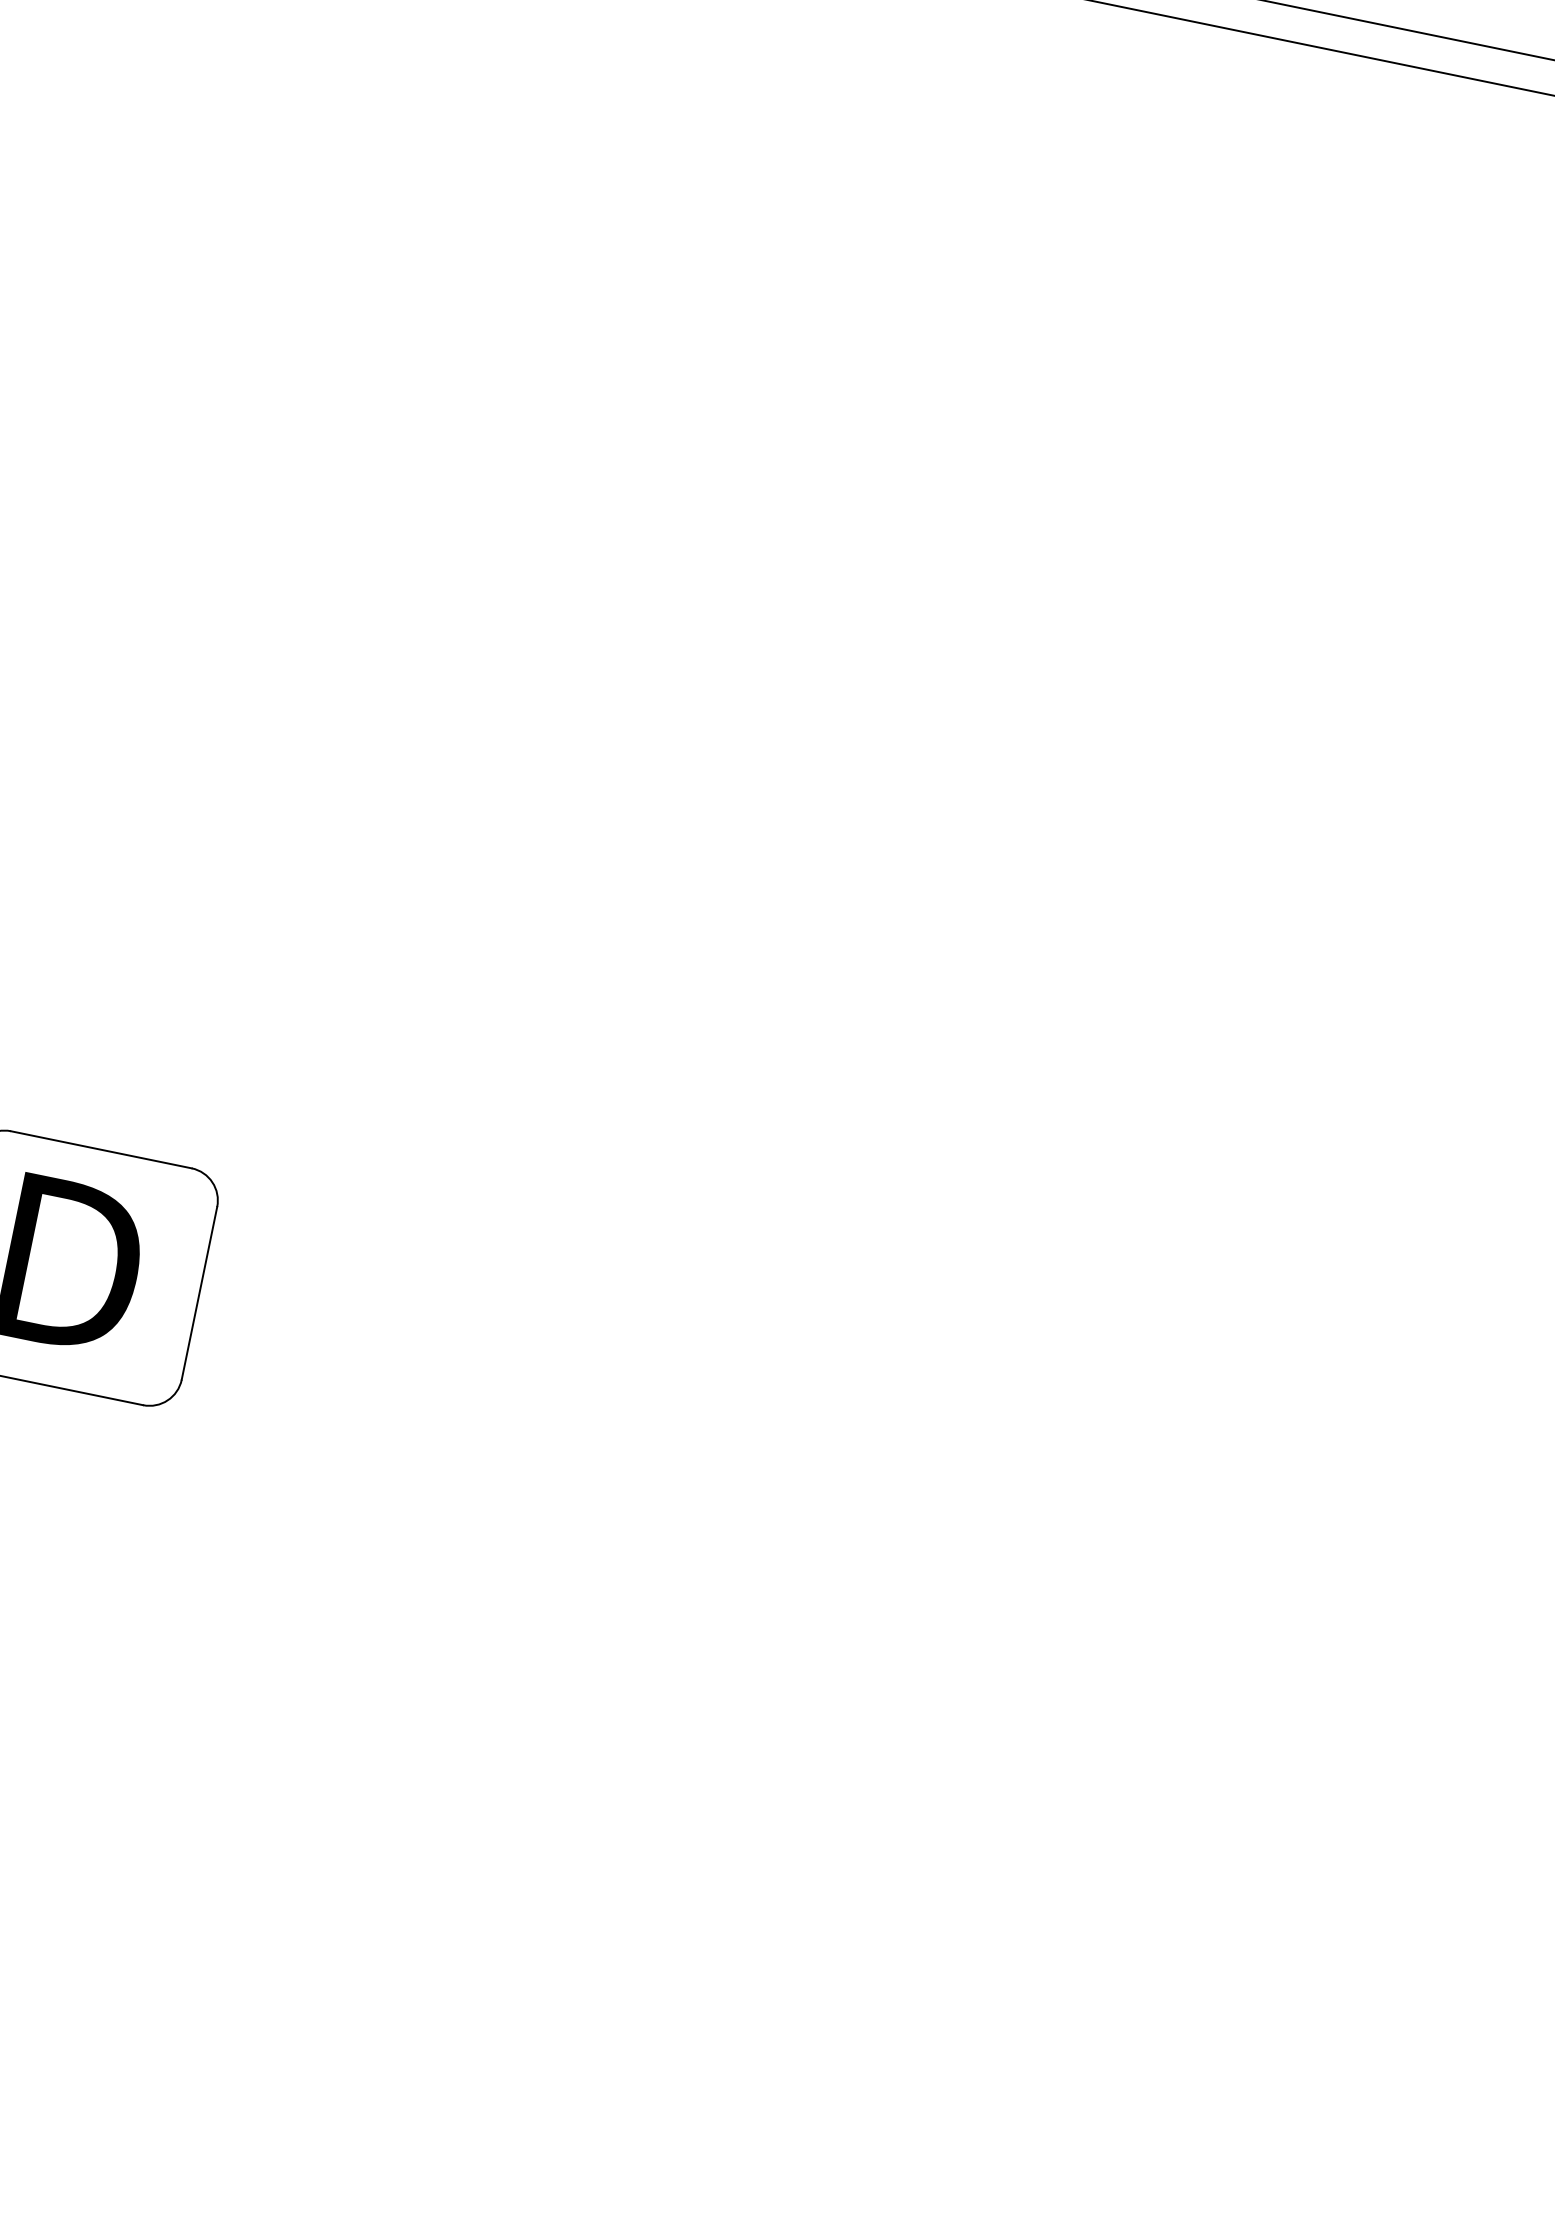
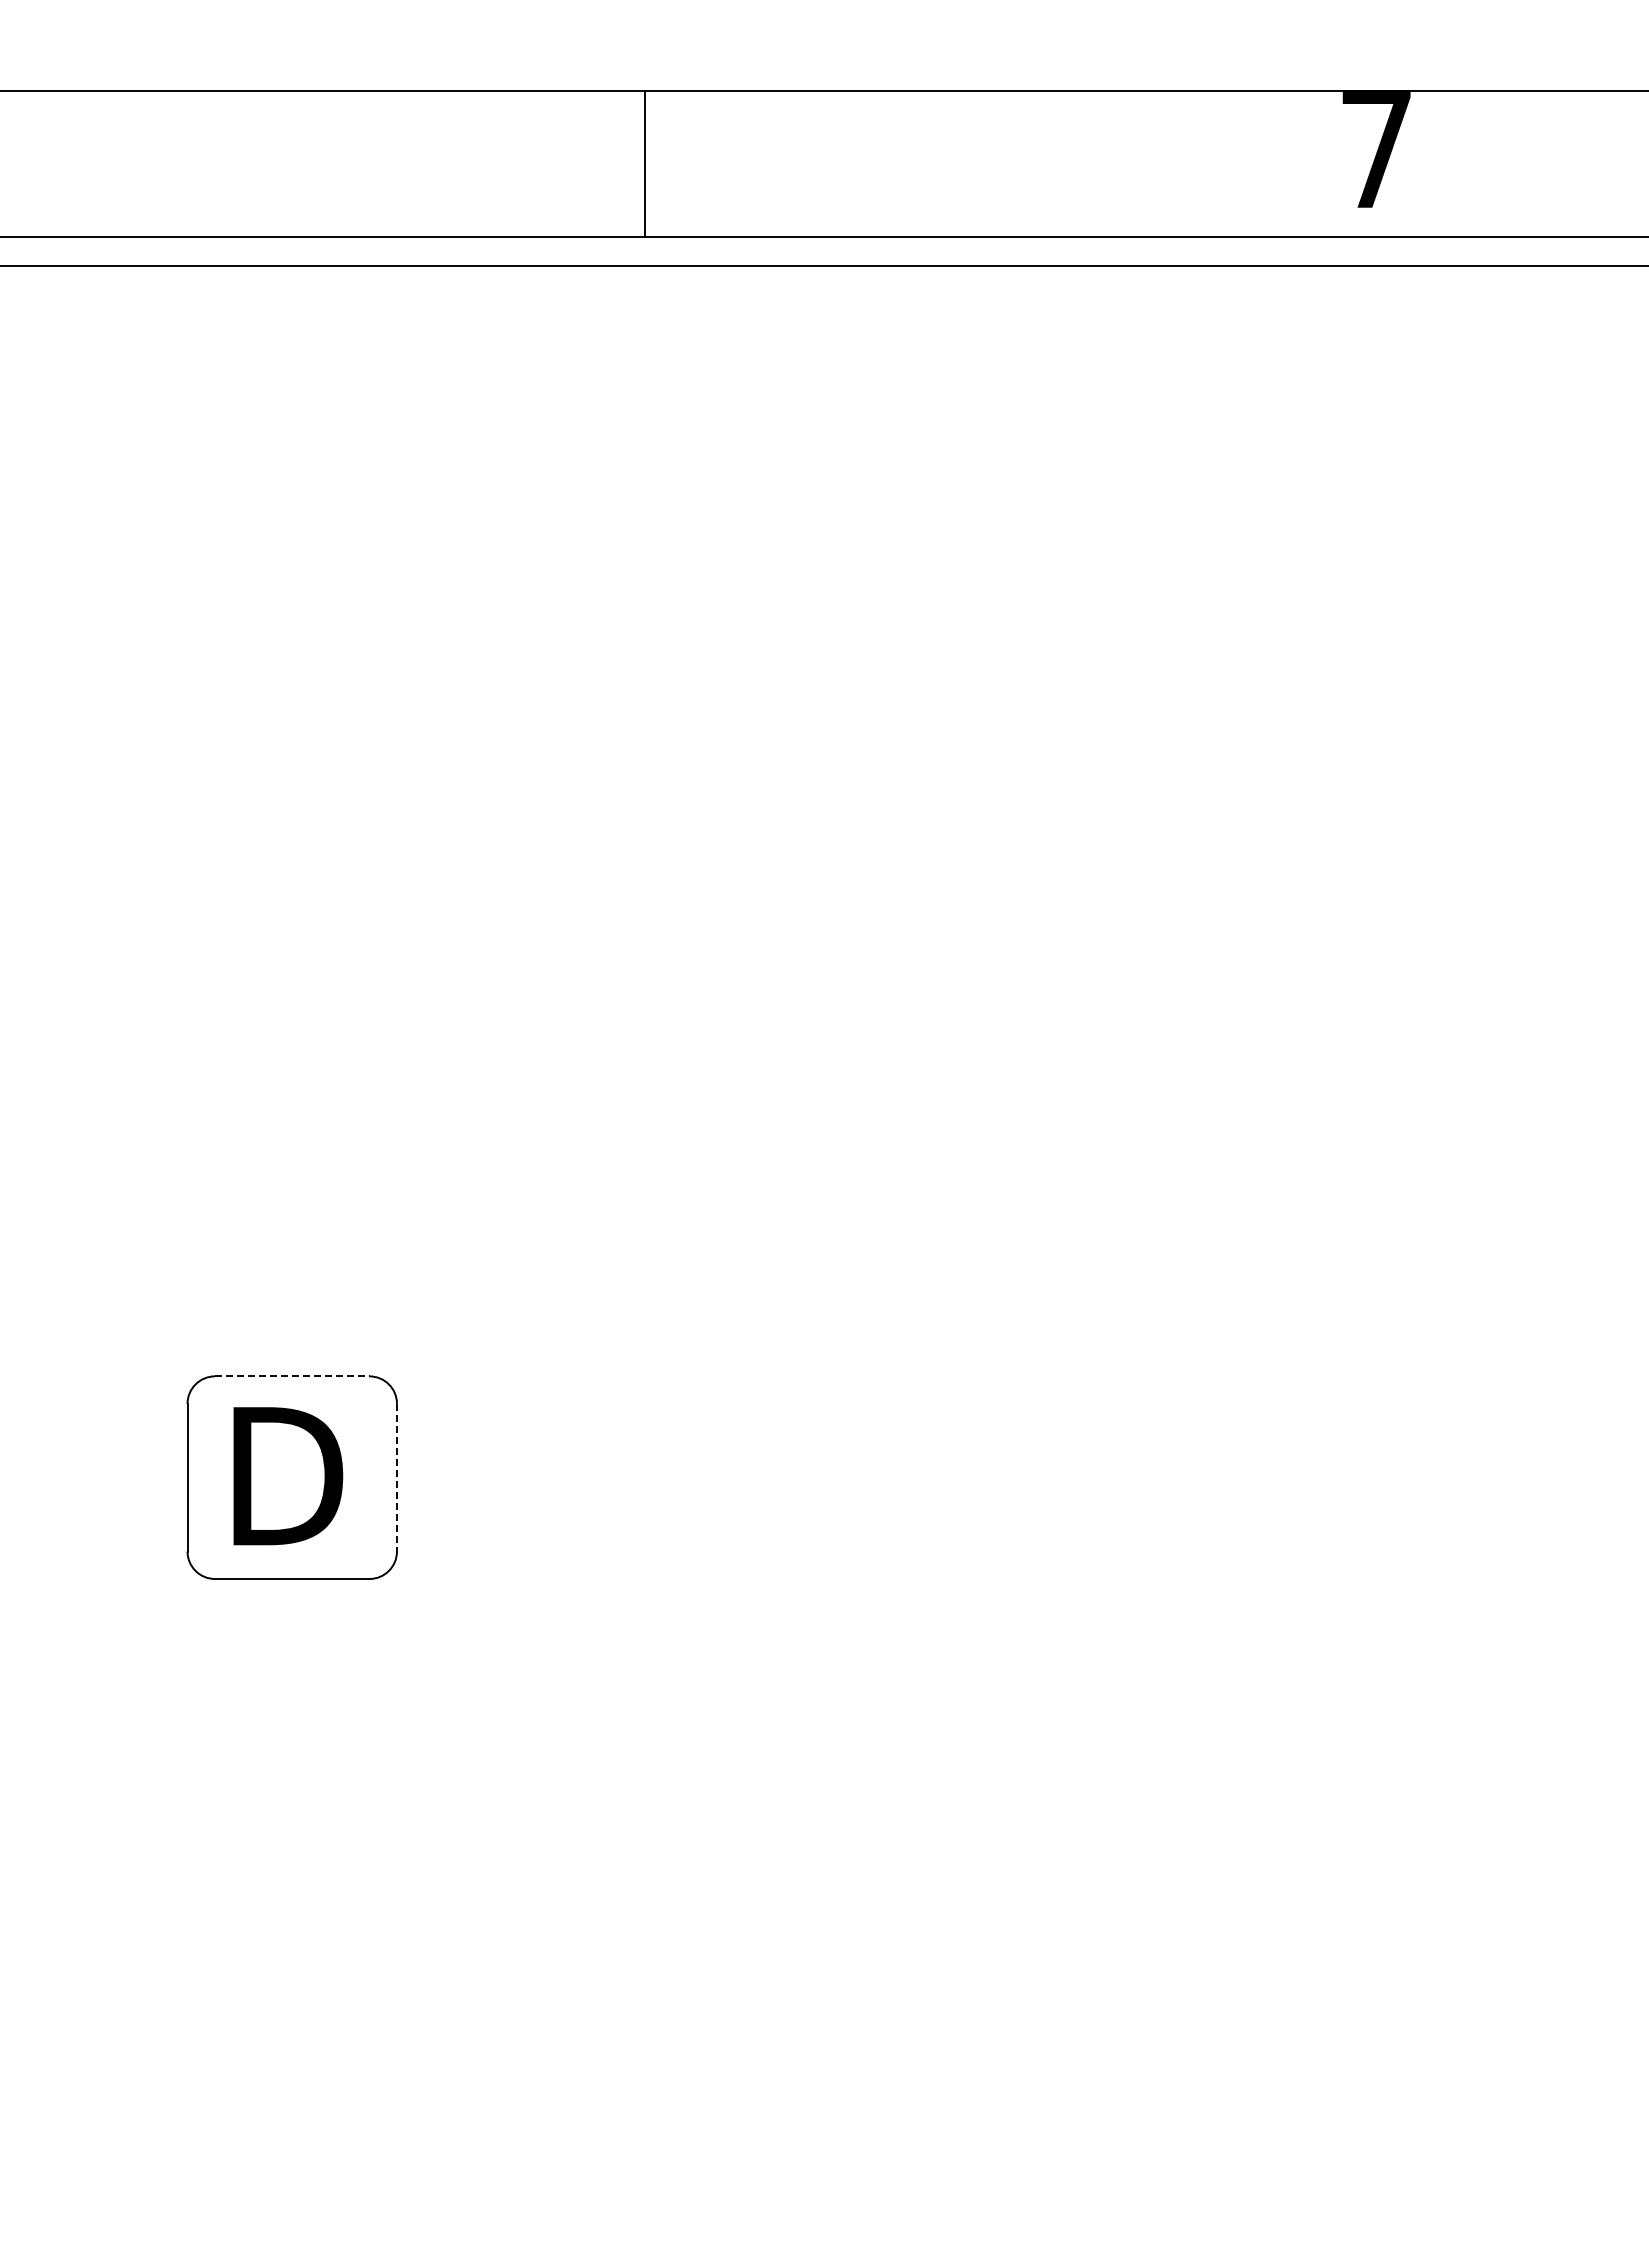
line: (101, 1149) -> (292, 1376), solid -> dashed
line: (200, 1293) -> (397, 1477), solid -> dashed

